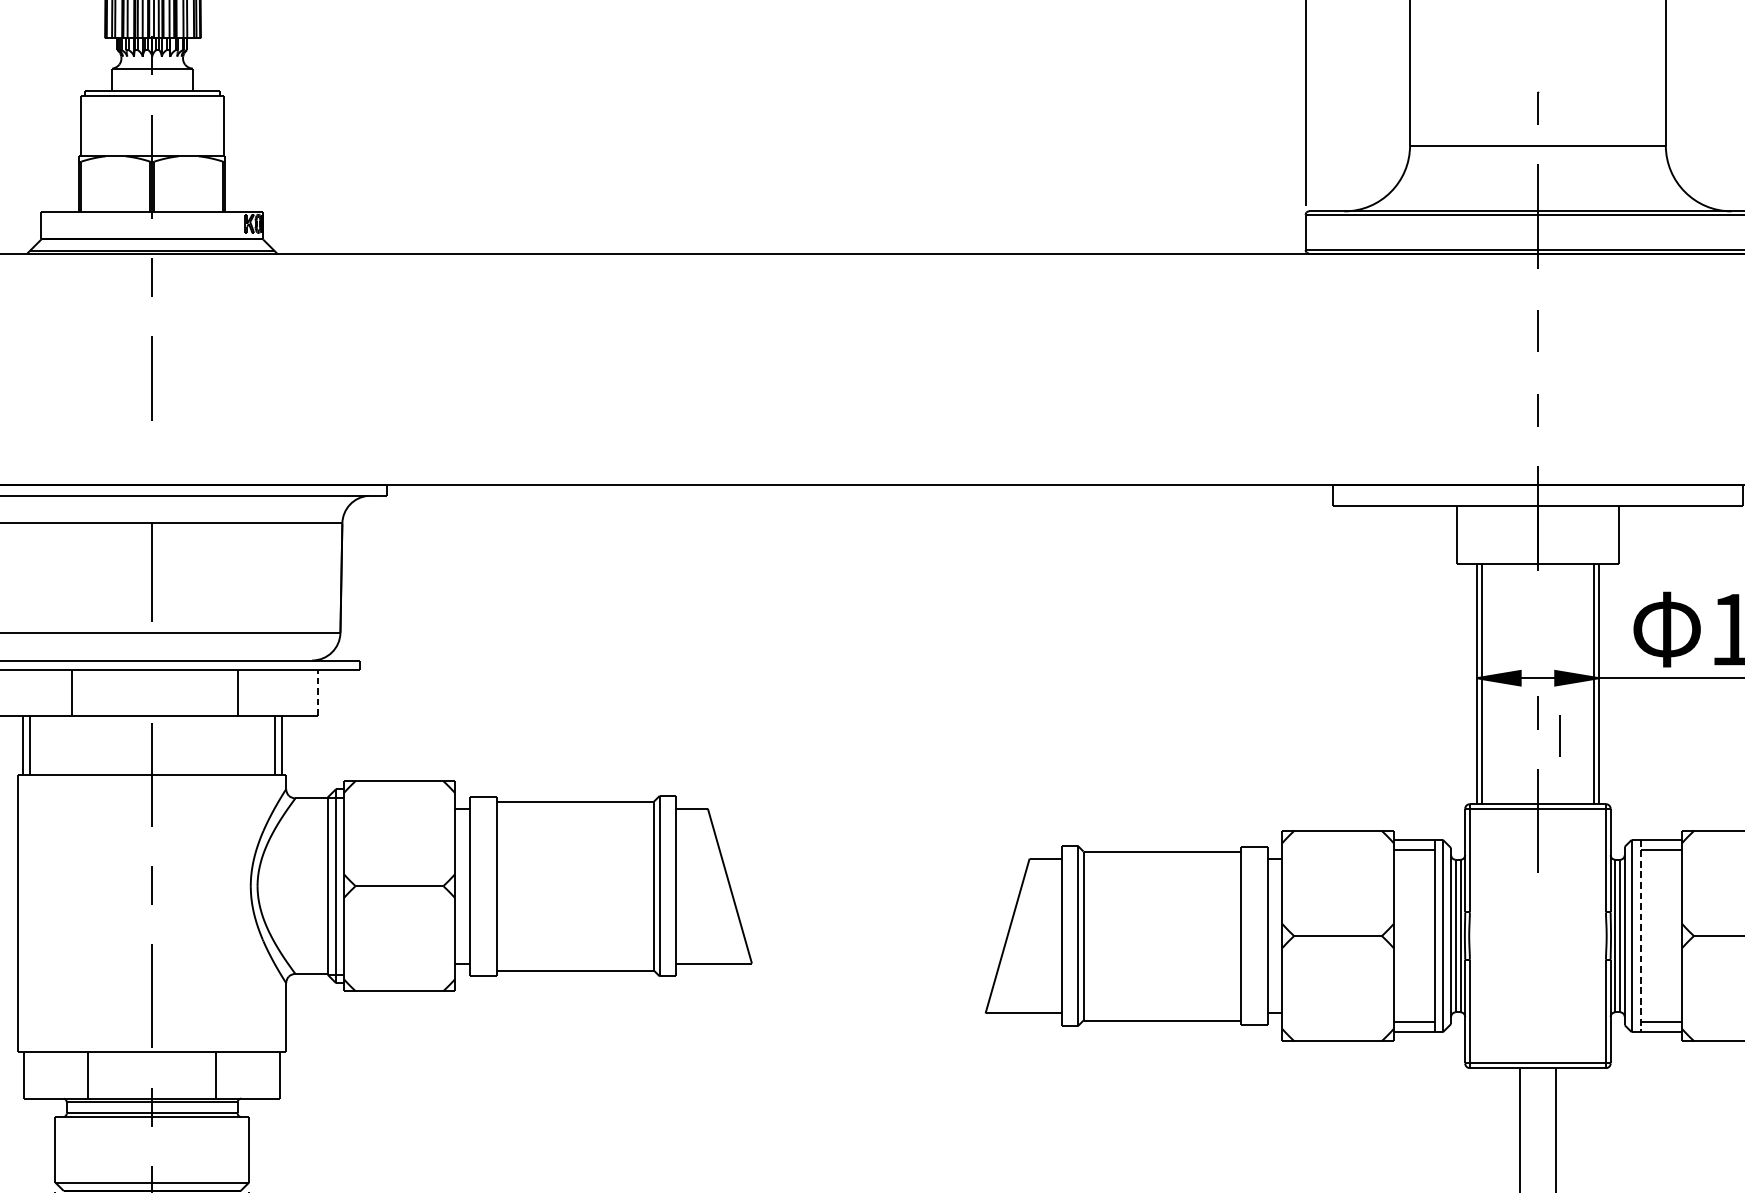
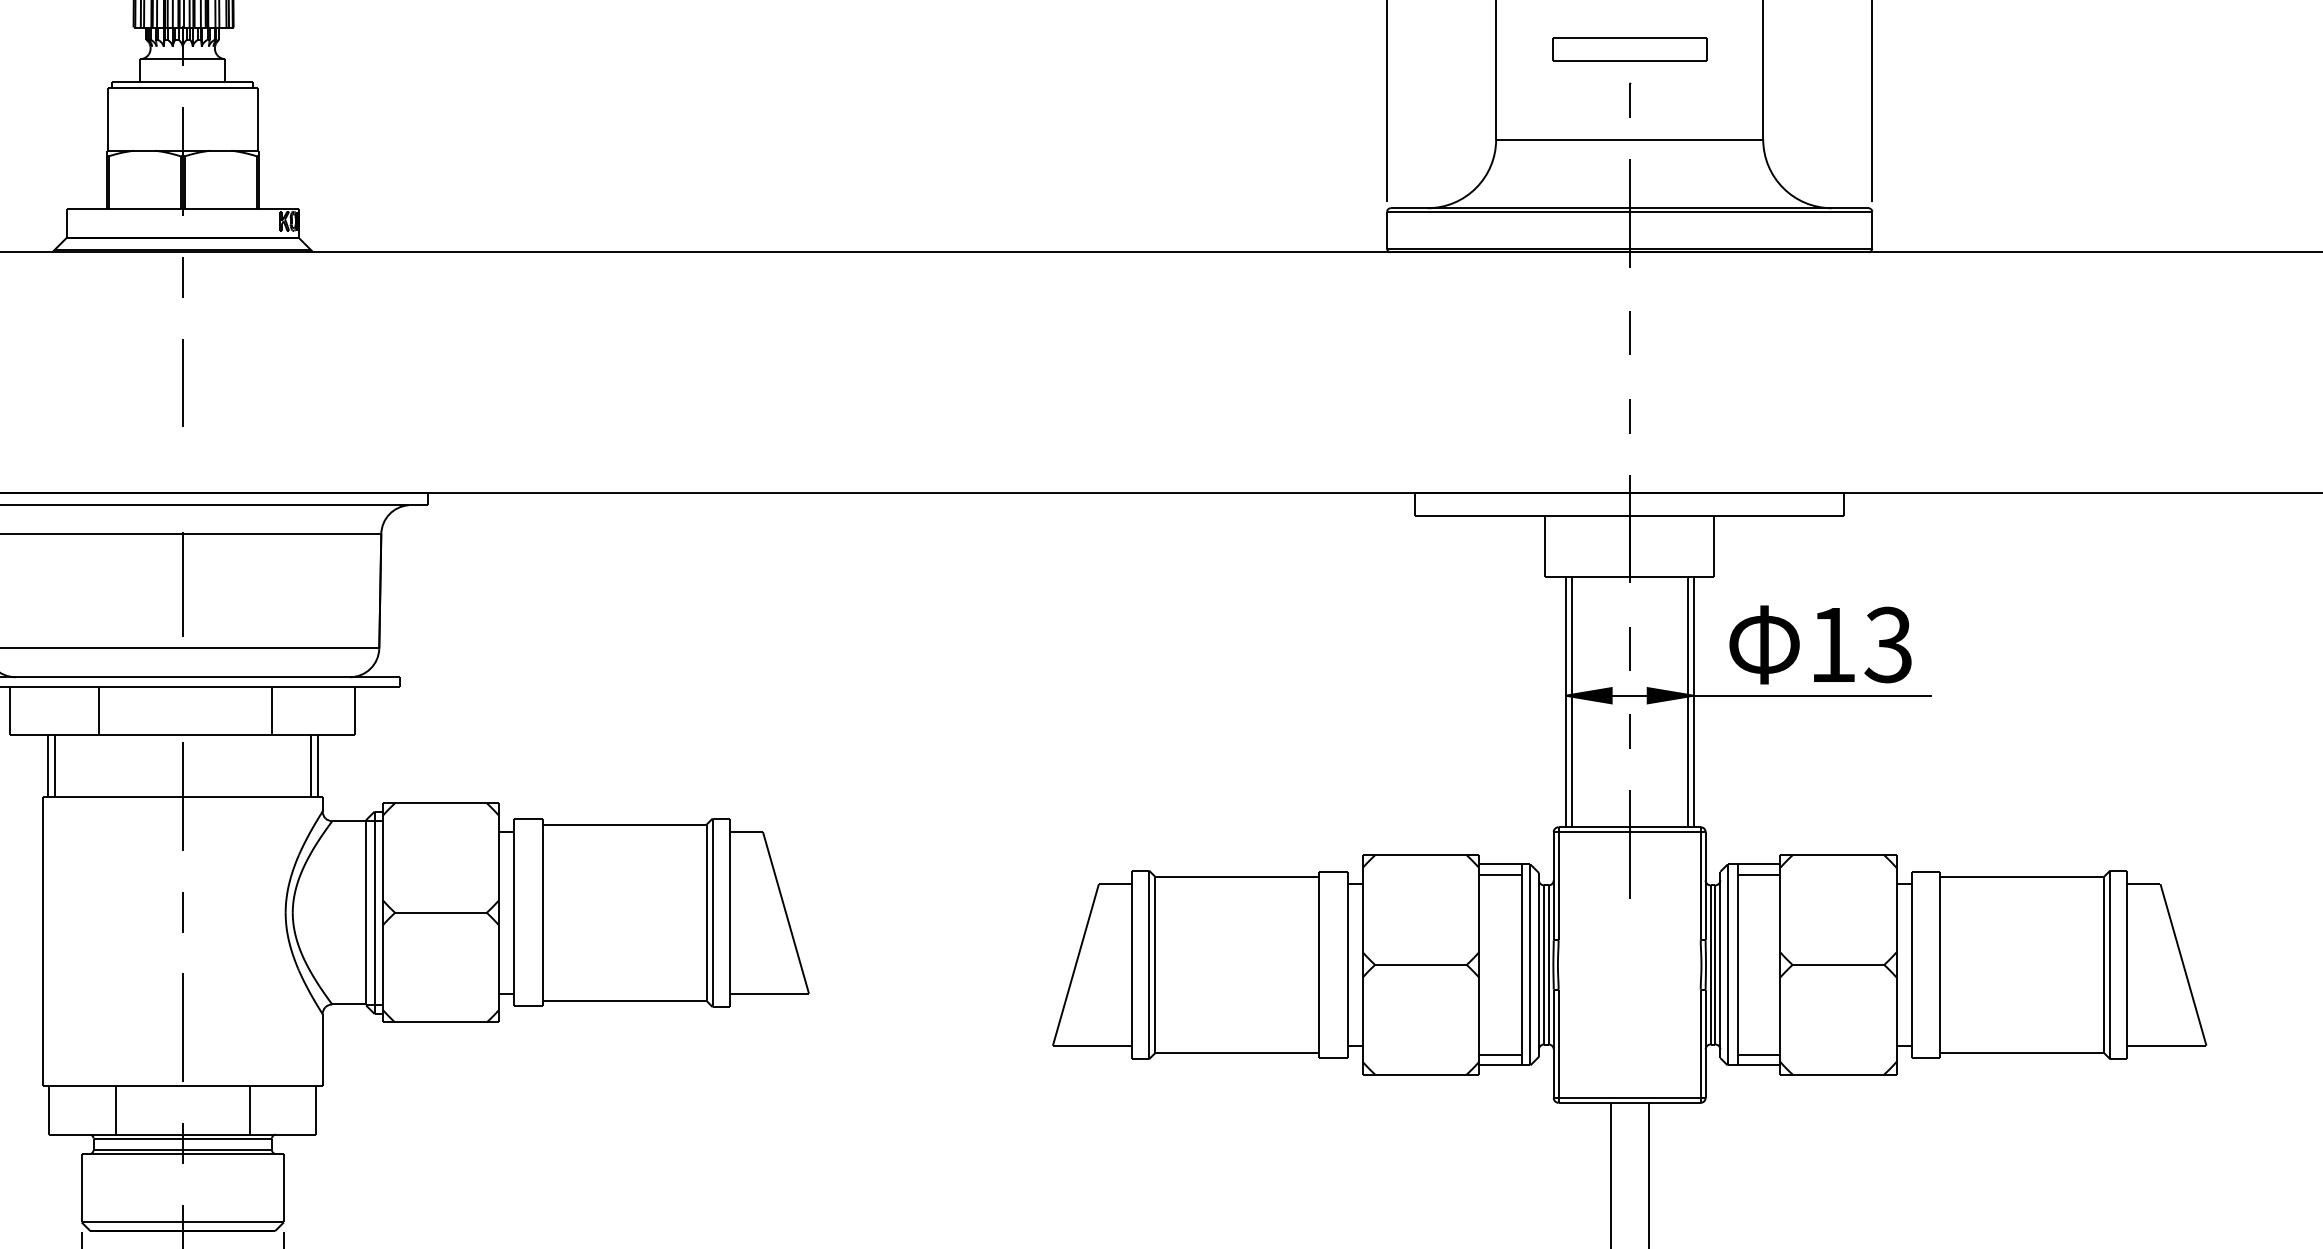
part: (1537, 59) -> (1629, 49), added
line: (317, 692) -> (355, 710), dashed -> solid
line: (1559, 735) -> (1629, 648), moved
line: (1641, 936) -> (1737, 965), dashed -> solid

